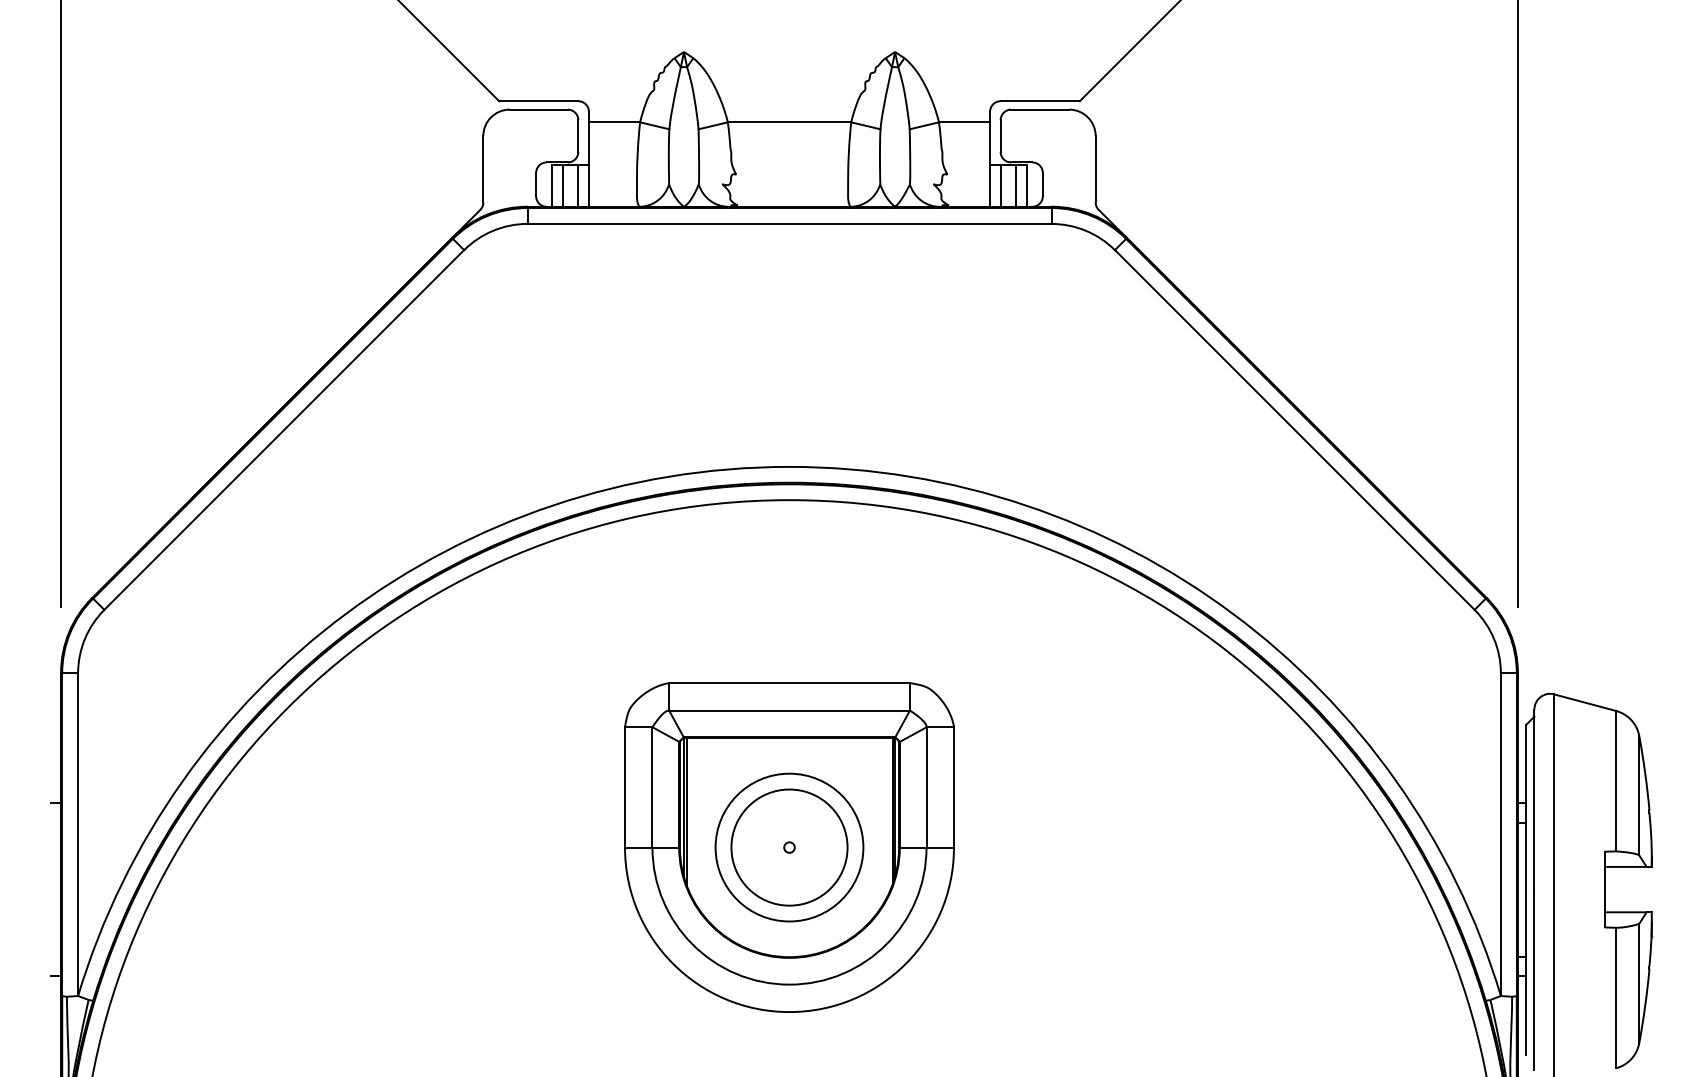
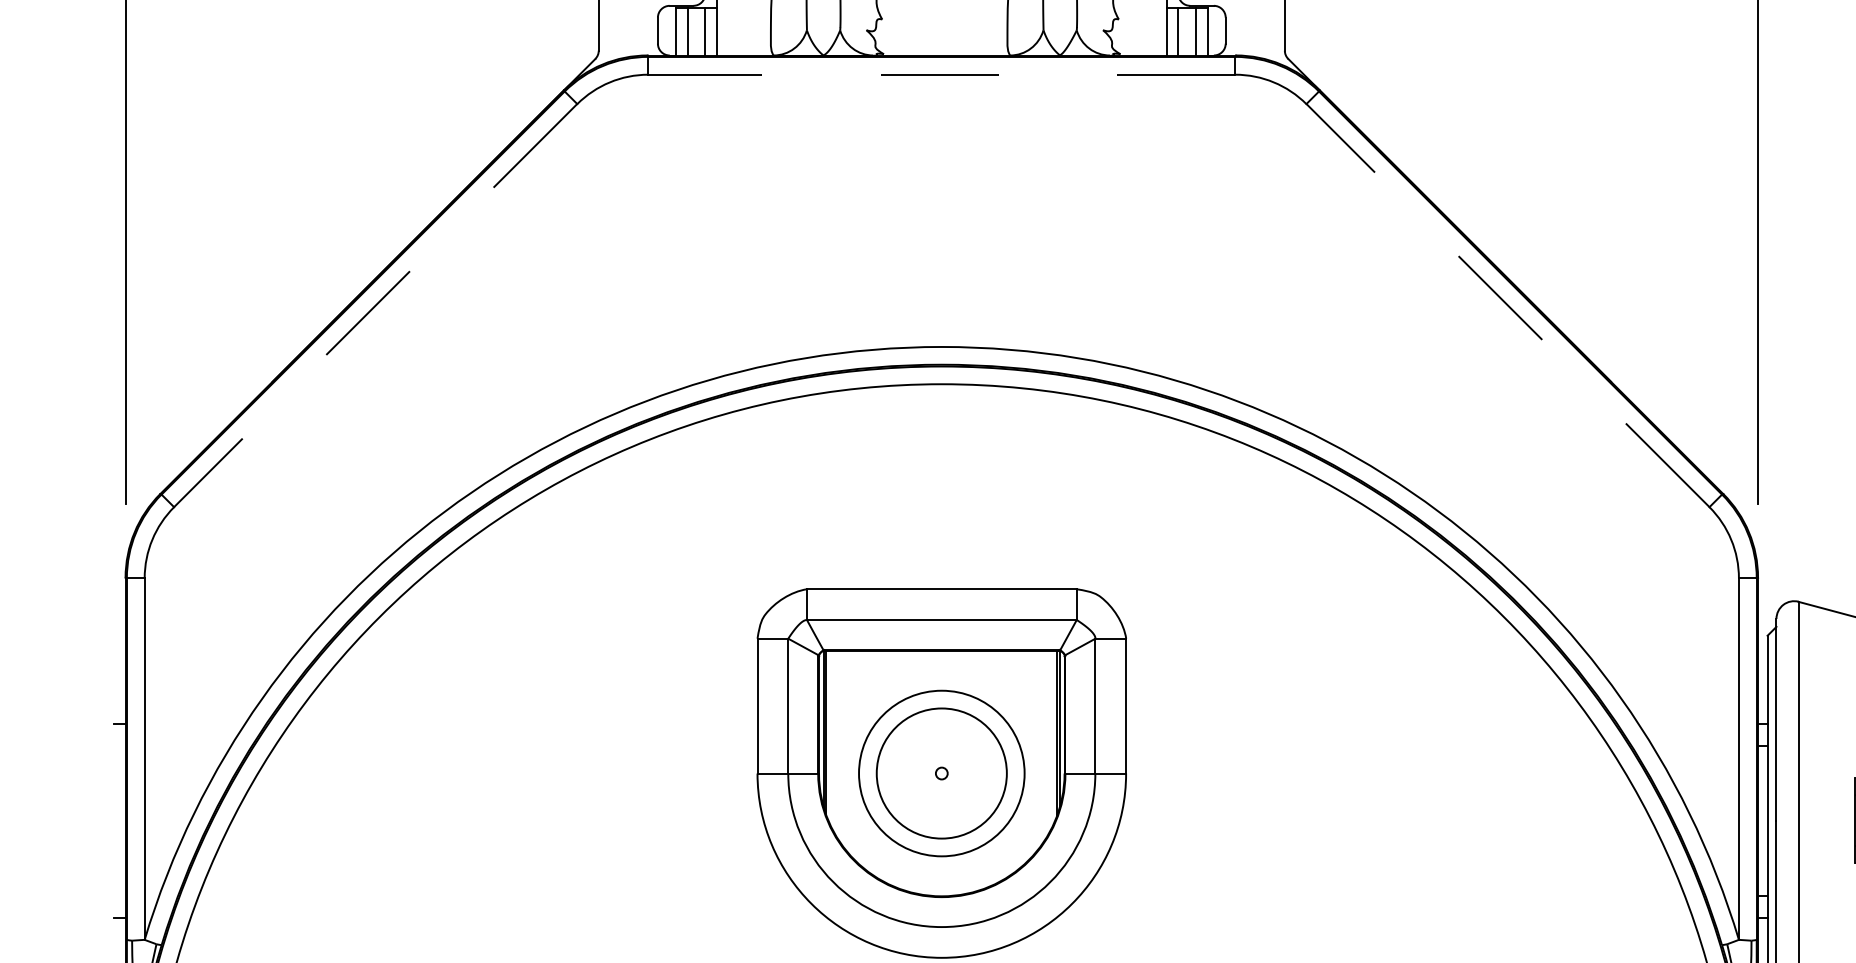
line: (789, 223) -> (941, 74), solid -> dashed
line: (1294, 429) -> (1507, 305), solid -> dashed
line: (283, 430) -> (374, 306), solid -> dashed

